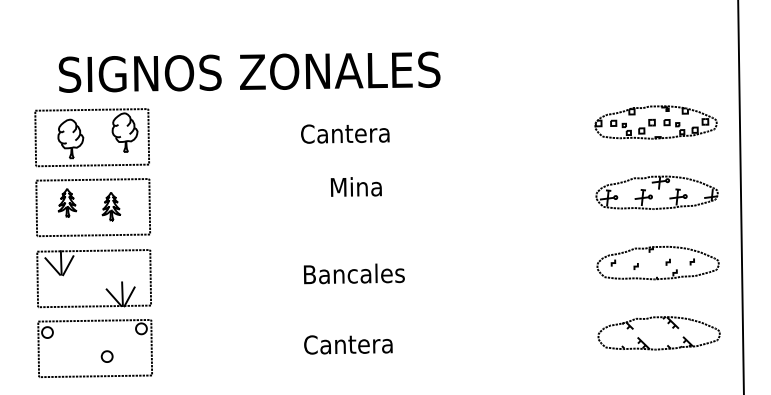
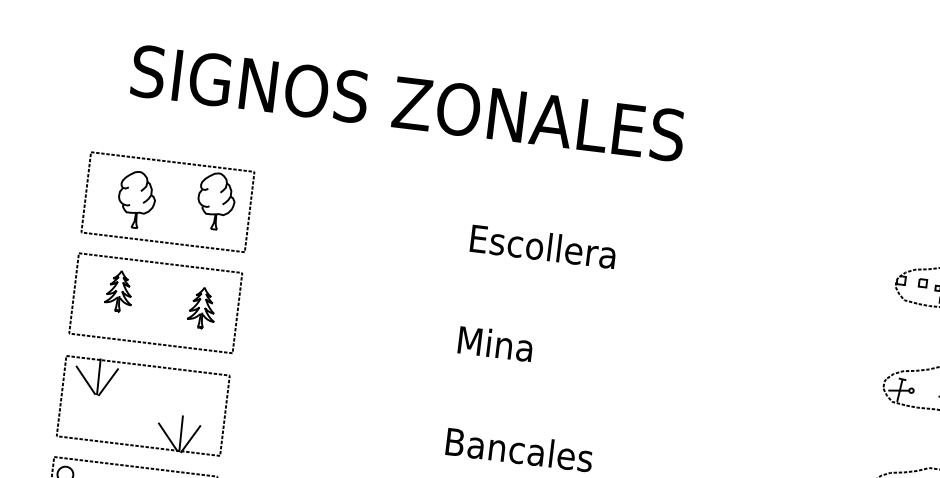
text: (249, 71) -> (408, 102), moved
text: (351, 133) -> (542, 246), Cantera -> Escollera
text: (355, 186) -> (494, 343), moved
part: (111, 206) -> (202, 307), moved

